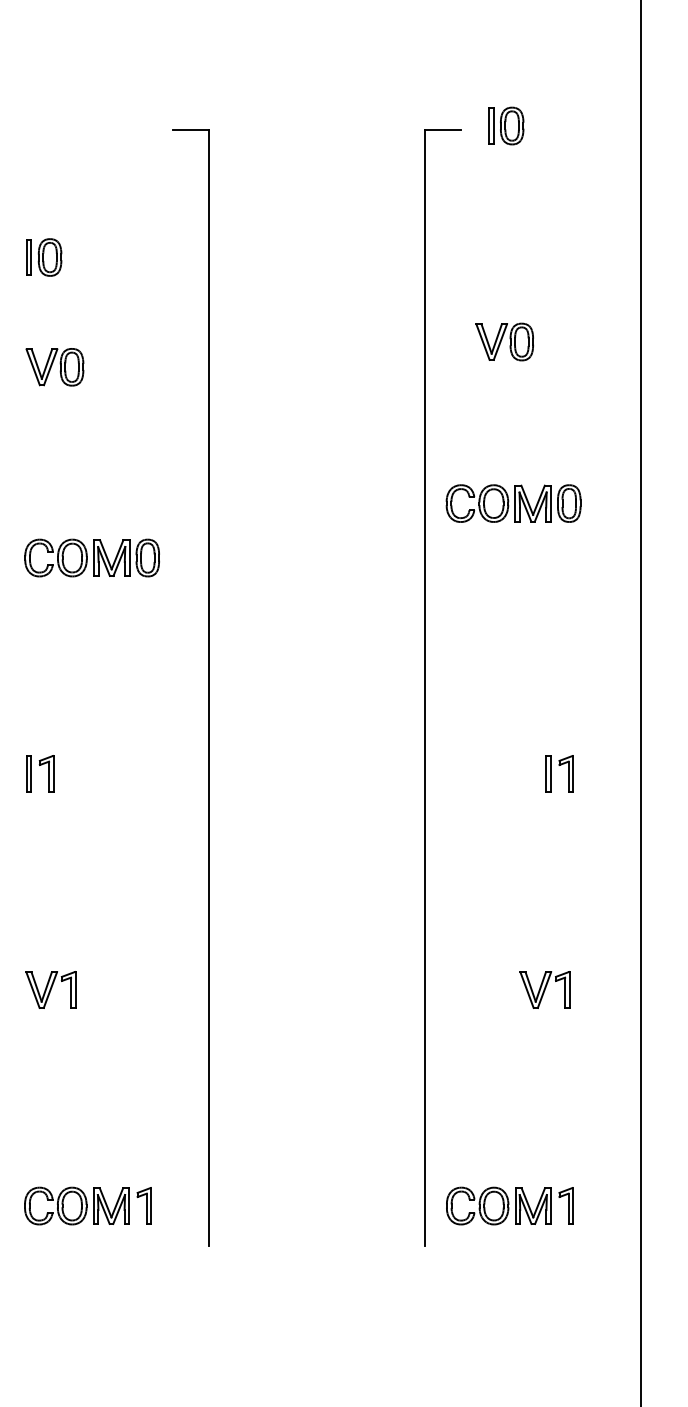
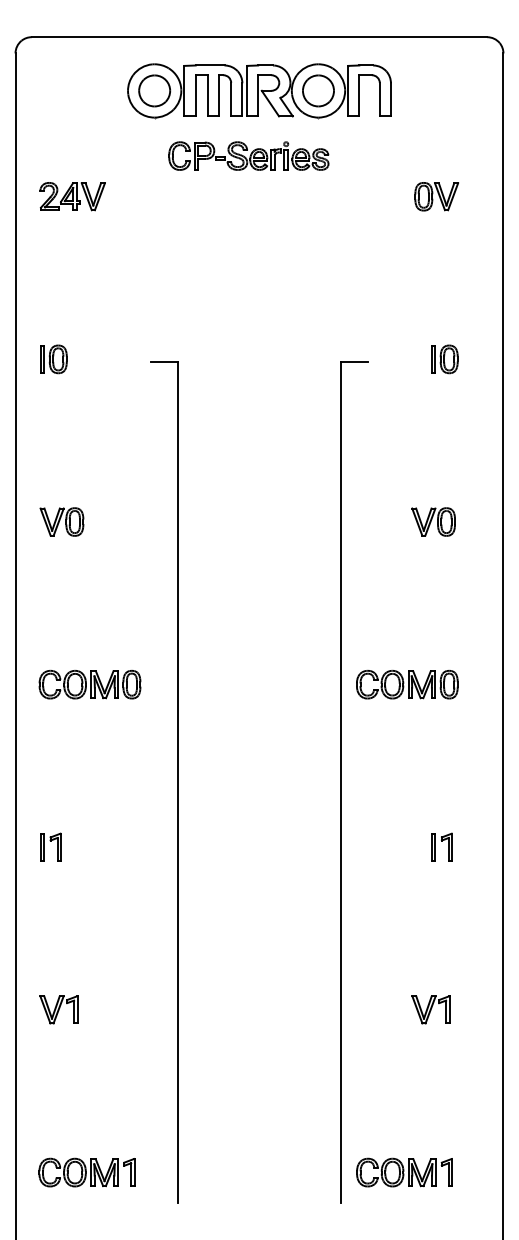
part: (505, 126) -> (444, 359), moved
part: (43, 257) -> (53, 359), moved
part: (504, 341) -> (433, 521), moved
part: (54, 366) -> (61, 521), moved
part: (513, 503) -> (407, 684), moved

